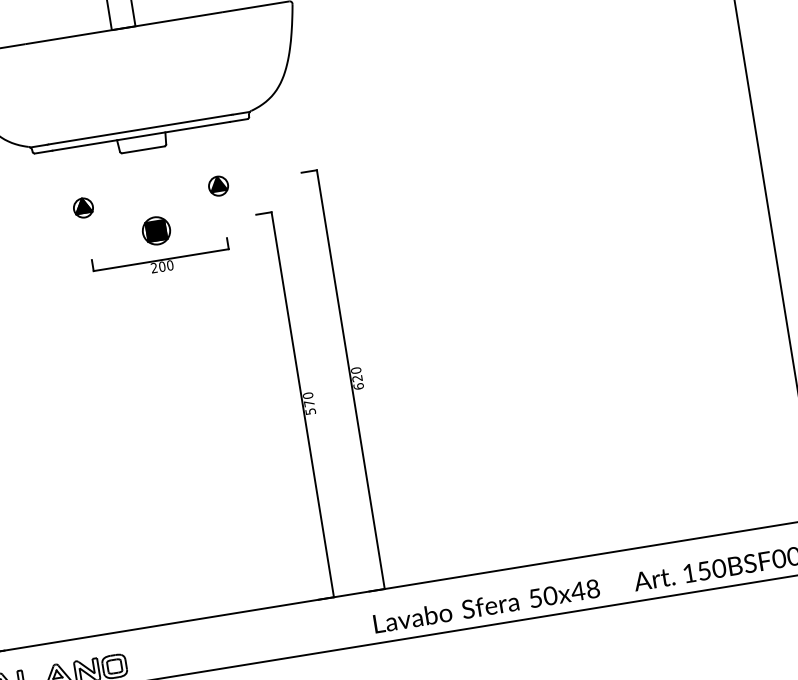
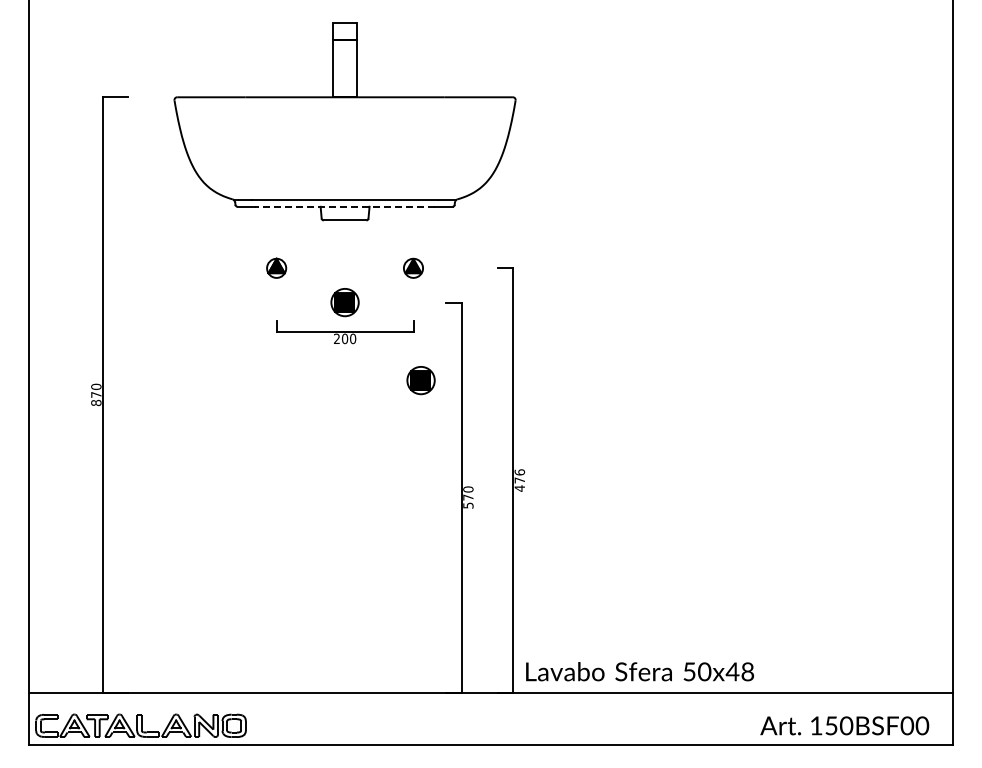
line: (141, 135) -> (345, 206), solid -> dashed
part: (243, 295) -> (420, 380), added
text: (357, 378) -> (519, 480), 620 -> 476
text: (486, 605) -> (639, 671), moved

